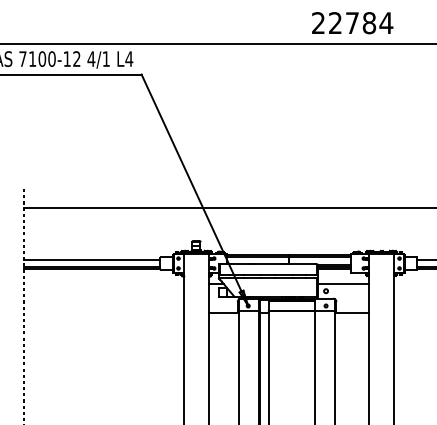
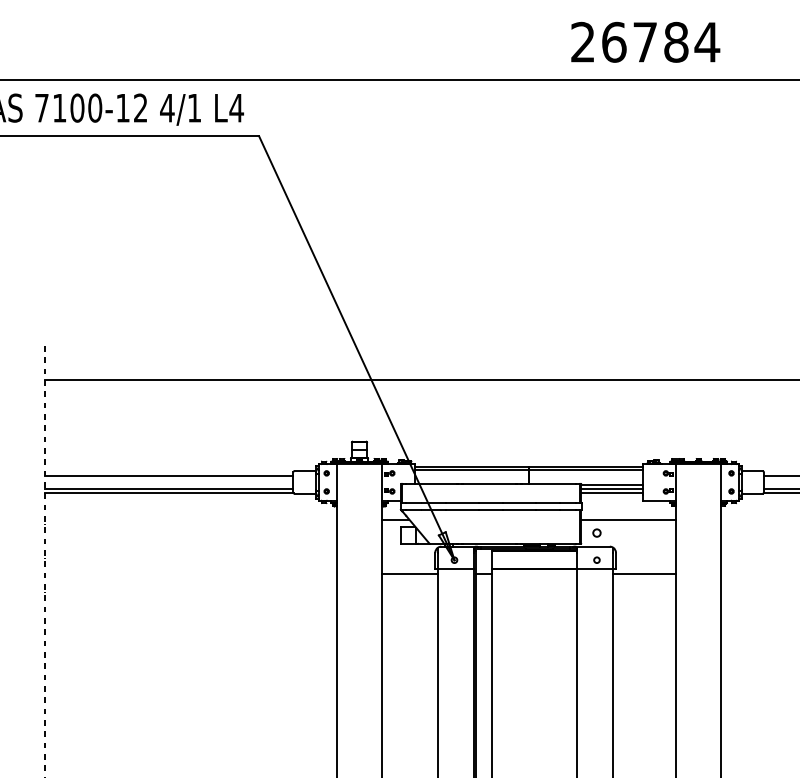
text: (335, 23) -> (614, 42), 22784 -> 26784

